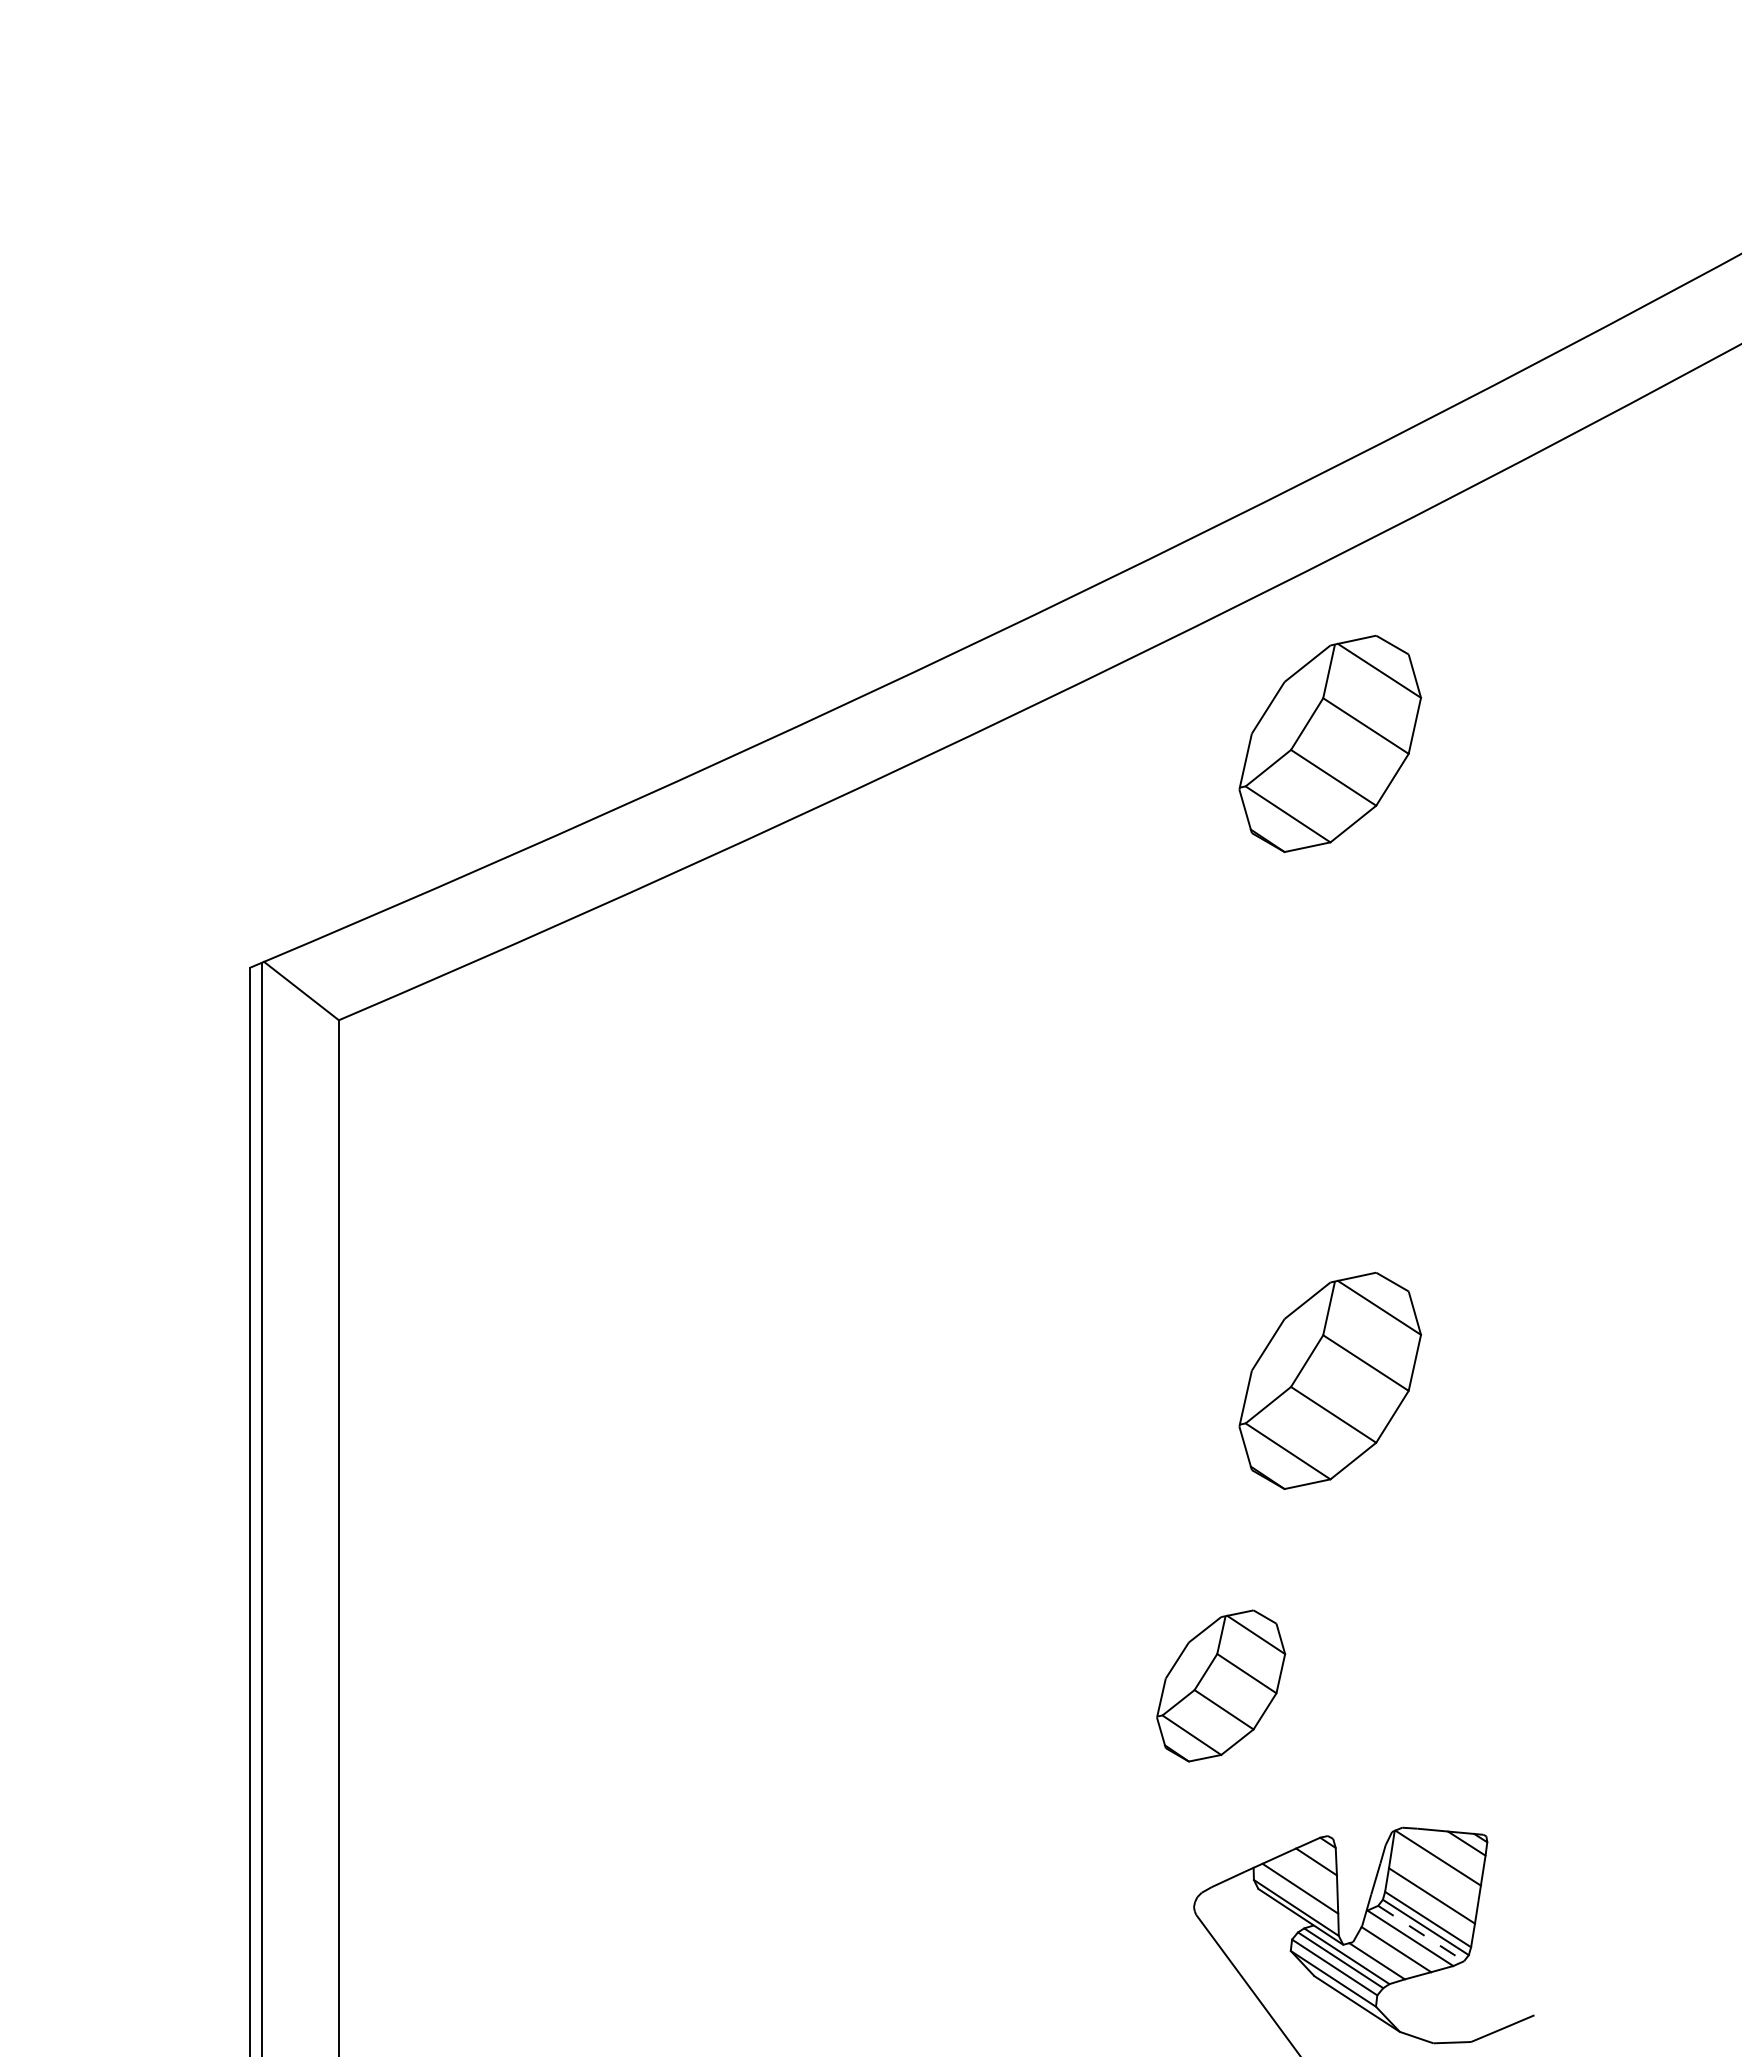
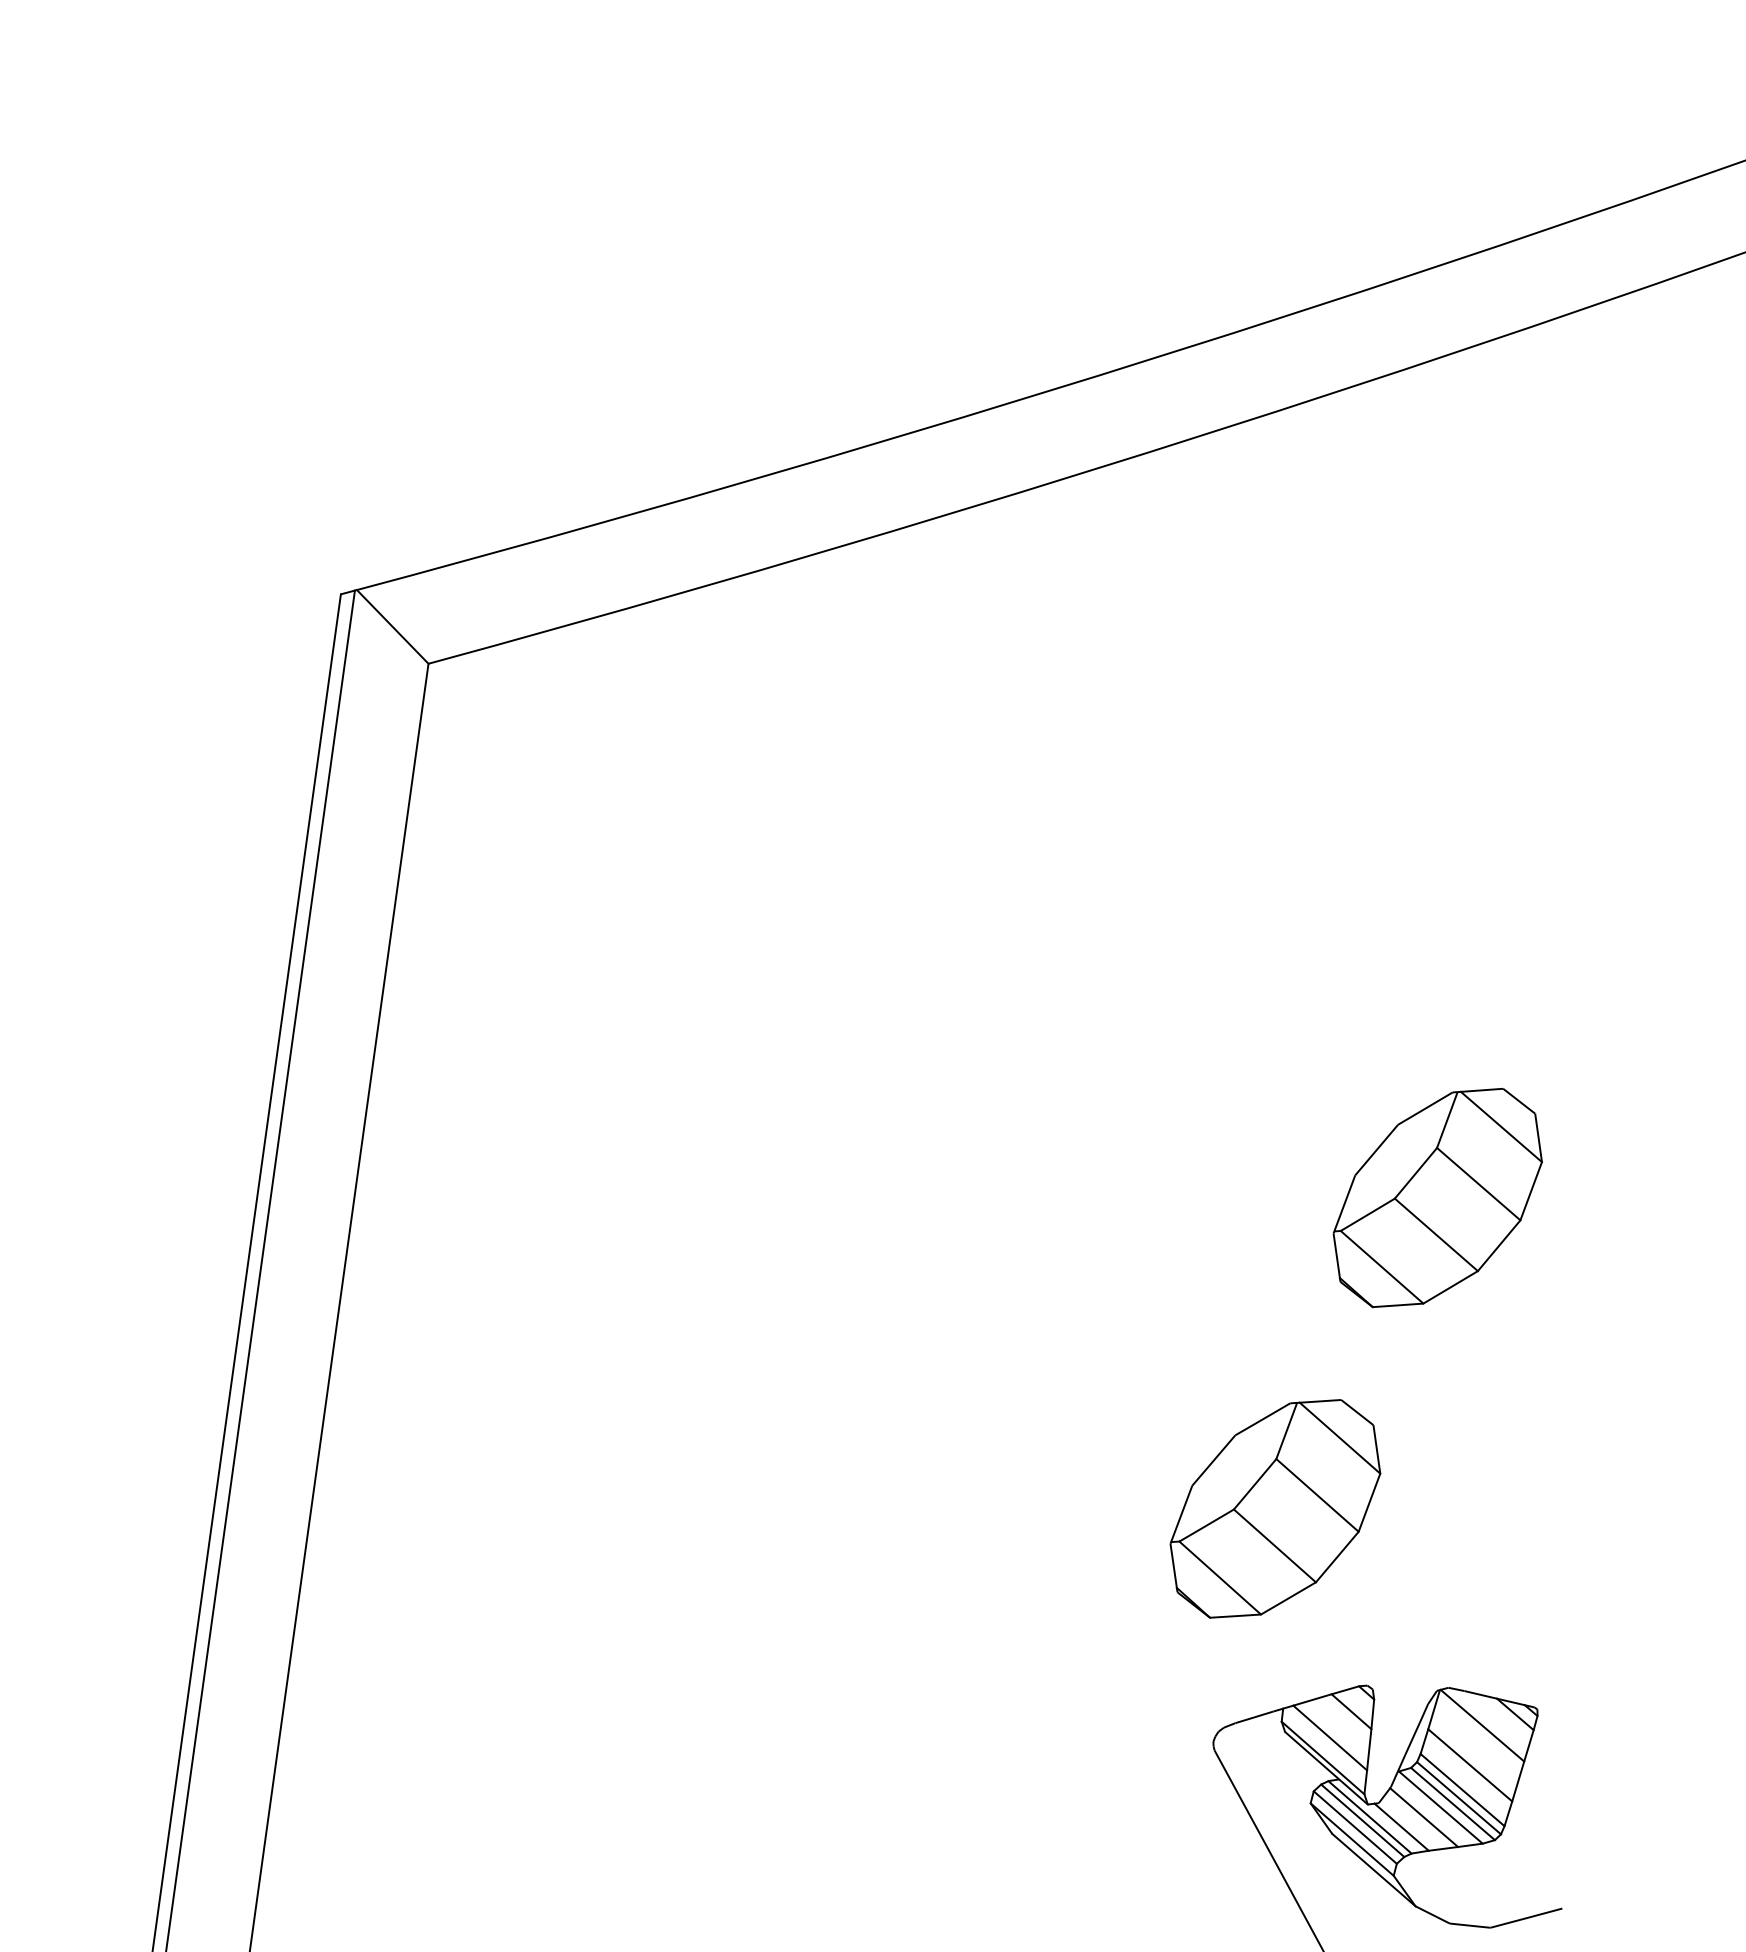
part: (1330, 743) -> (1532, 514), removed
part: (1220, 1685) -> (1274, 1508), size x1.43
line: (1421, 1933) -> (1453, 1804), dashed -> solid

